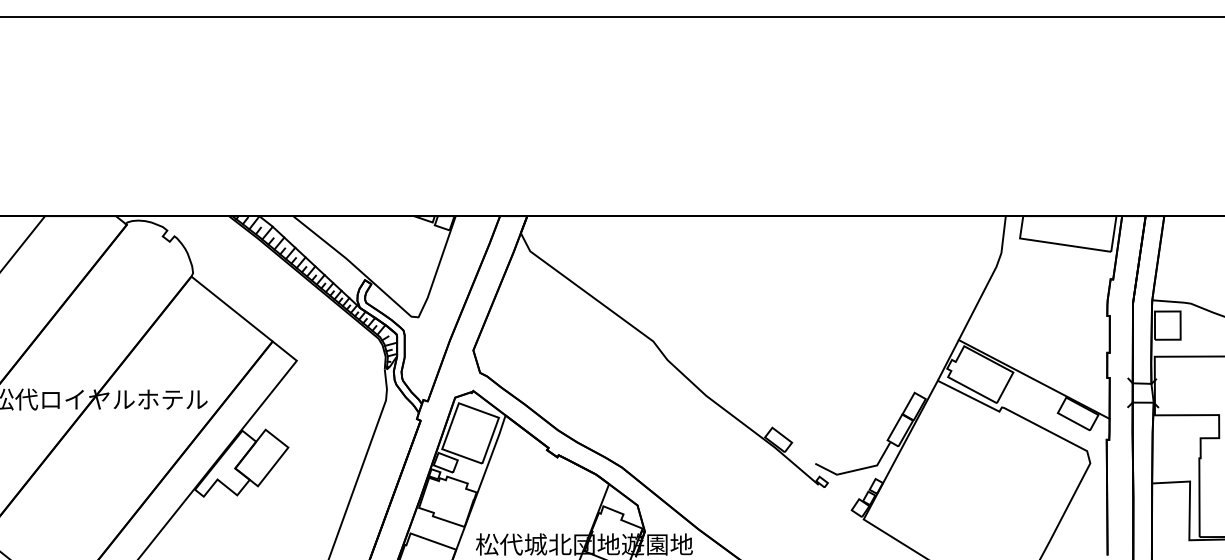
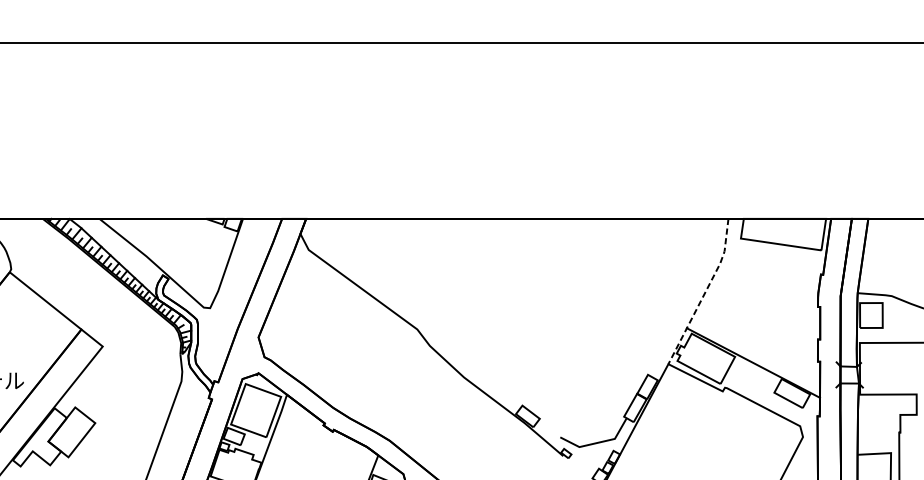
line: (979, 299) -> (705, 292), solid -> dashed

